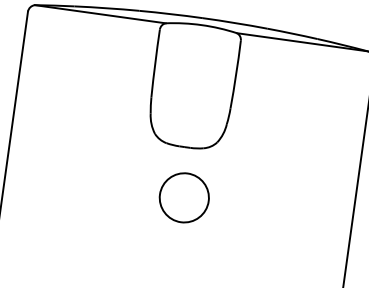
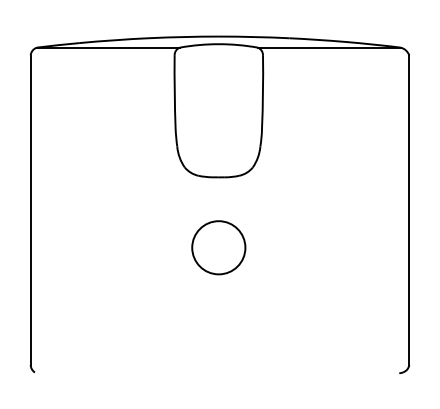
circle: (184, 197) -> (218, 247), moved

